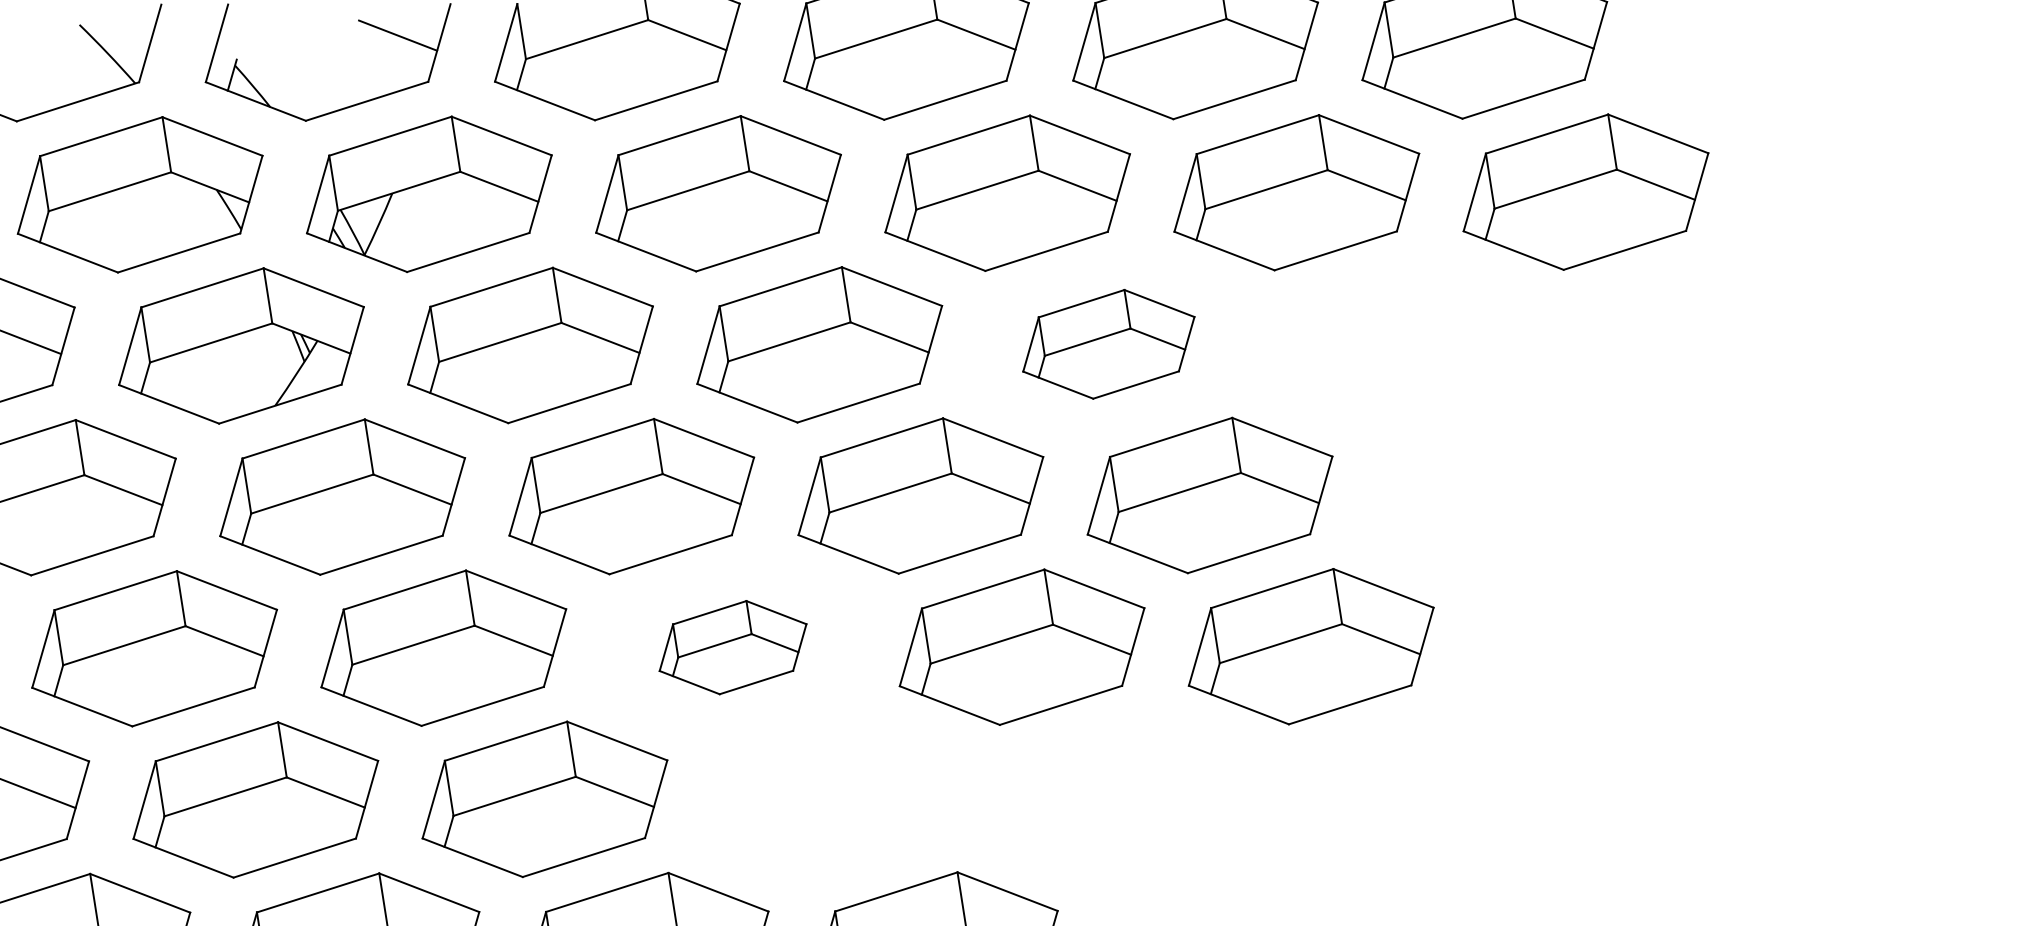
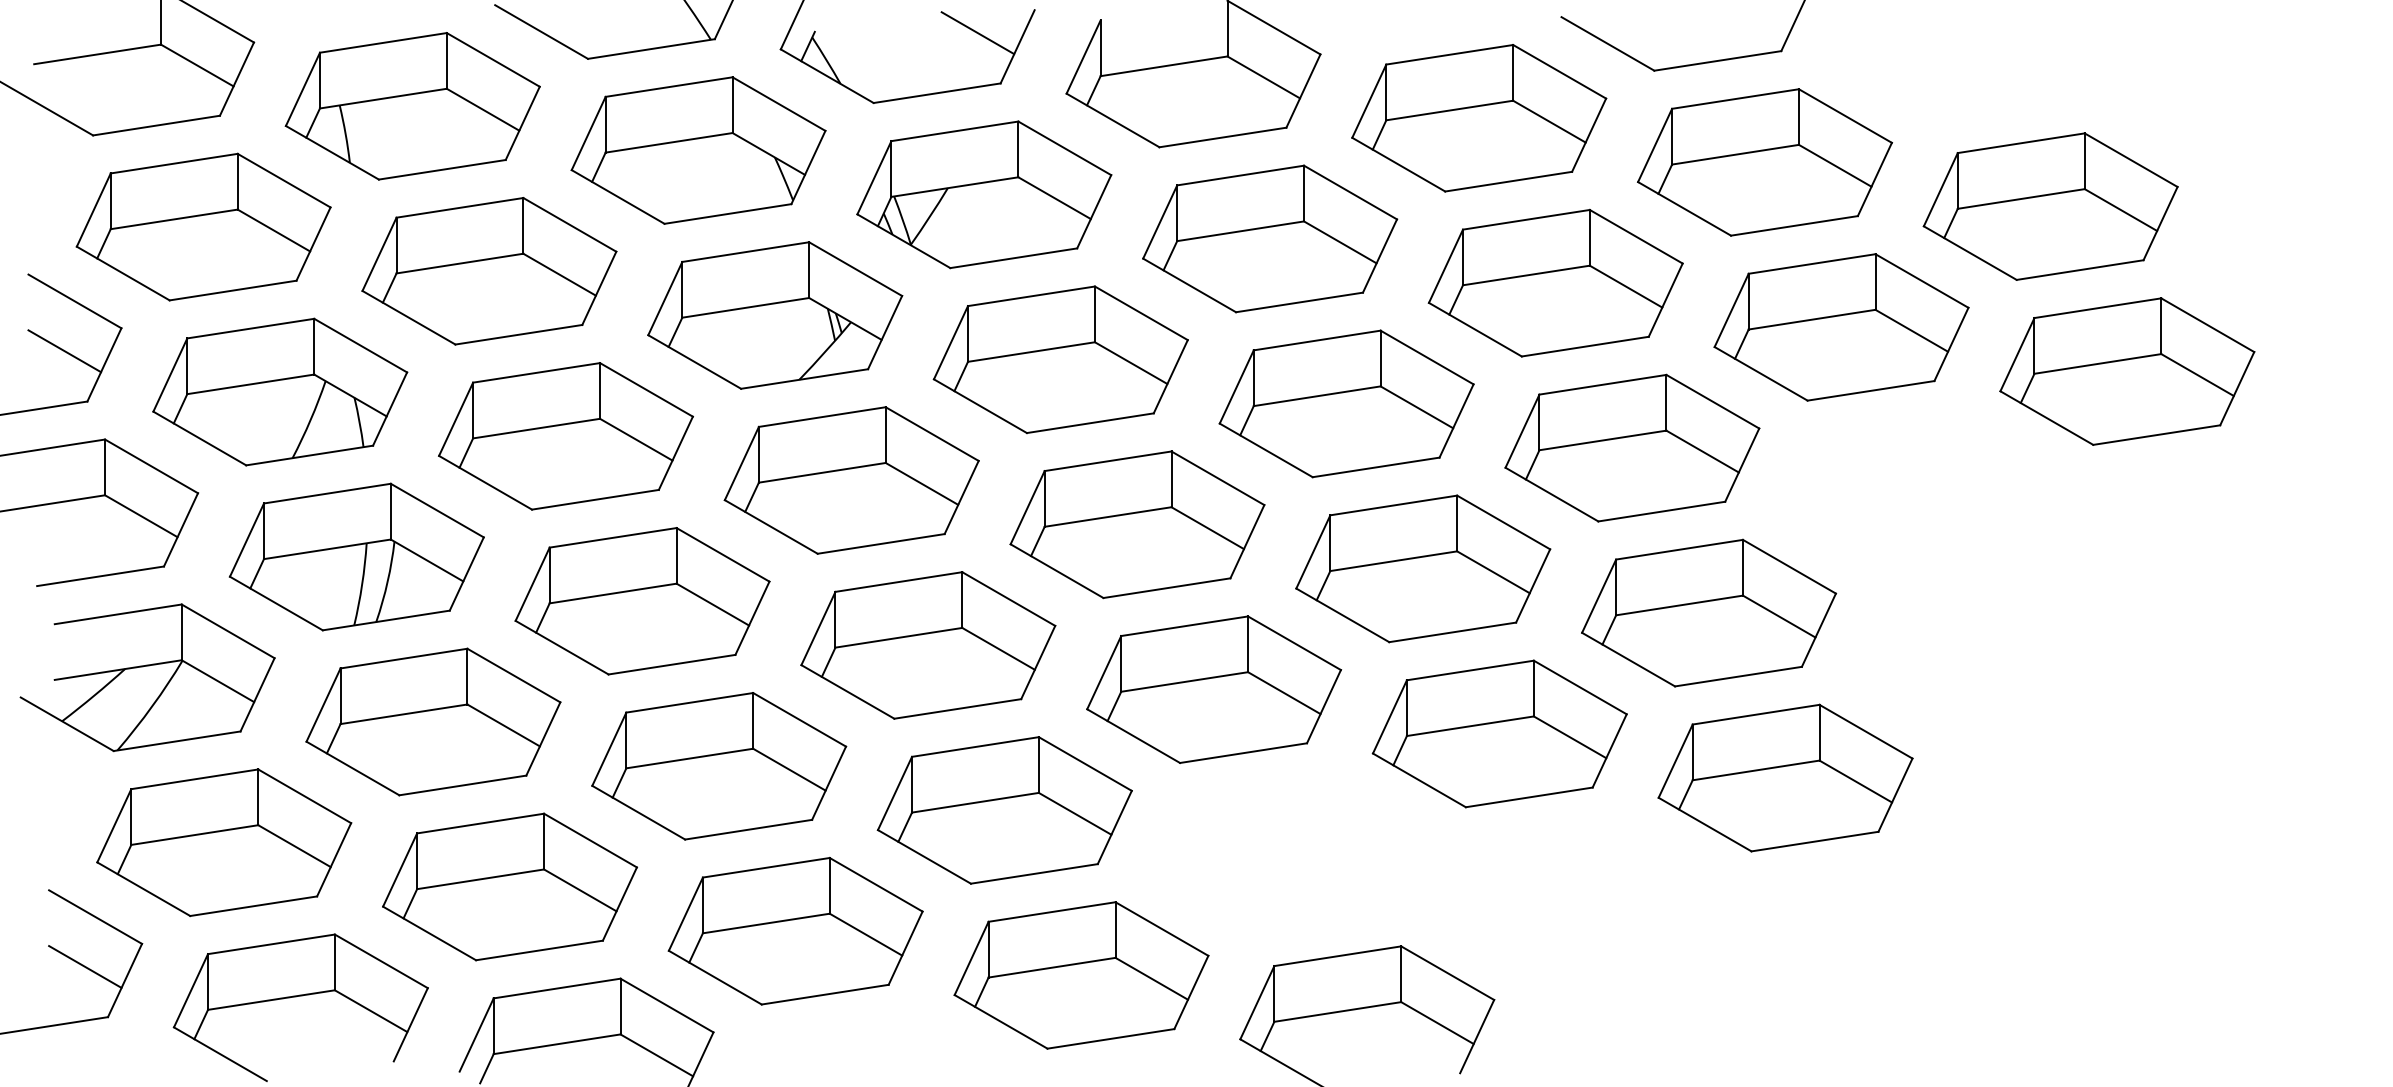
part: (1108, 343) -> (1632, 447), size x1.43
part: (733, 647) -> (1214, 689), size x1.67

